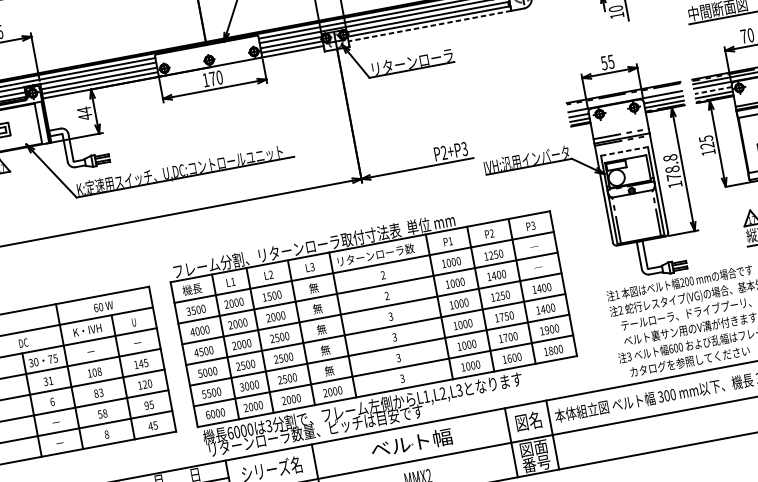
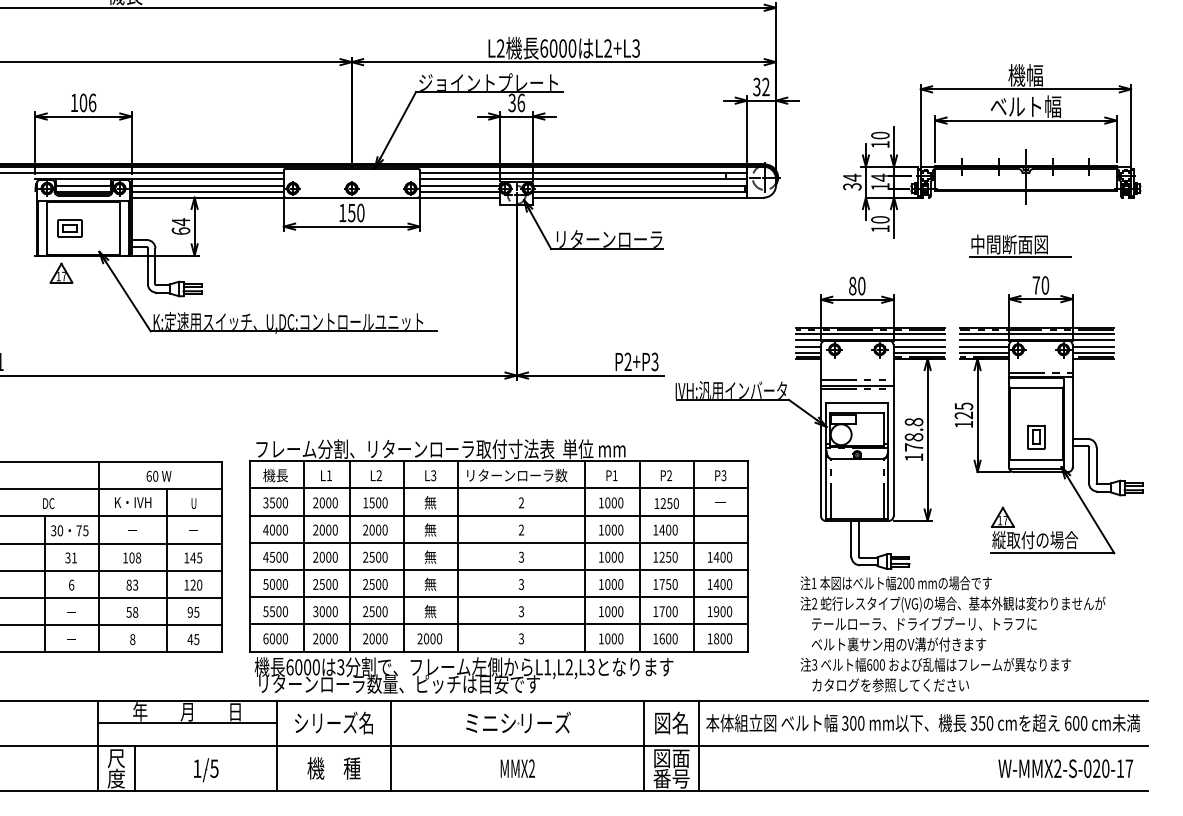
line: (430, 25) -> (640, 197), dashed -> solid
text: (607, 62) -> (856, 285), 55 -> 80
text: (212, 79) -> (351, 213), 170 -> 150
line: (713, 90) -> (984, 346), dashed -> solid
line: (623, 97) -> (869, 334), added
text: (85, 117) -> (180, 231), 44 -> 64
line: (624, 151) -> (857, 403), dashed -> solid
text: (411, 442) -> (517, 722), ベルト幅 -> ミニシリーズ

